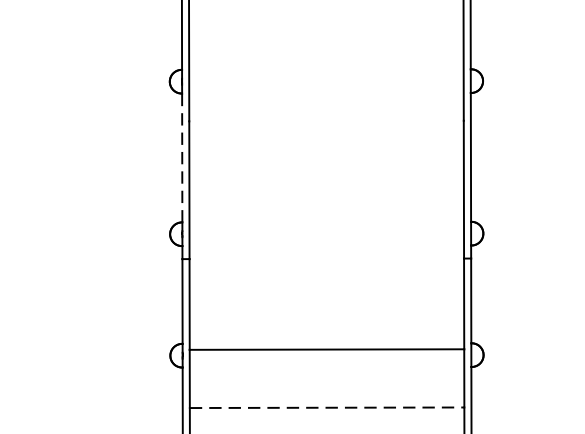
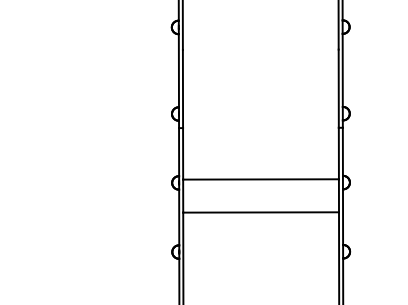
line: (181, 157) -> (178, 70), dashed -> solid
line: (327, 407) -> (261, 212), dashed -> solid

